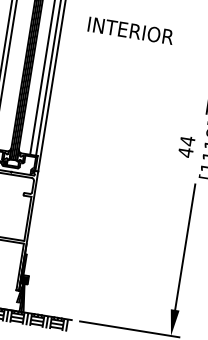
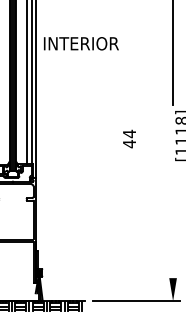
text: (131, 30) -> (81, 43), moved
text: (186, 146) -> (129, 138), moved
line: (185, 247) -> (173, 222), removed

